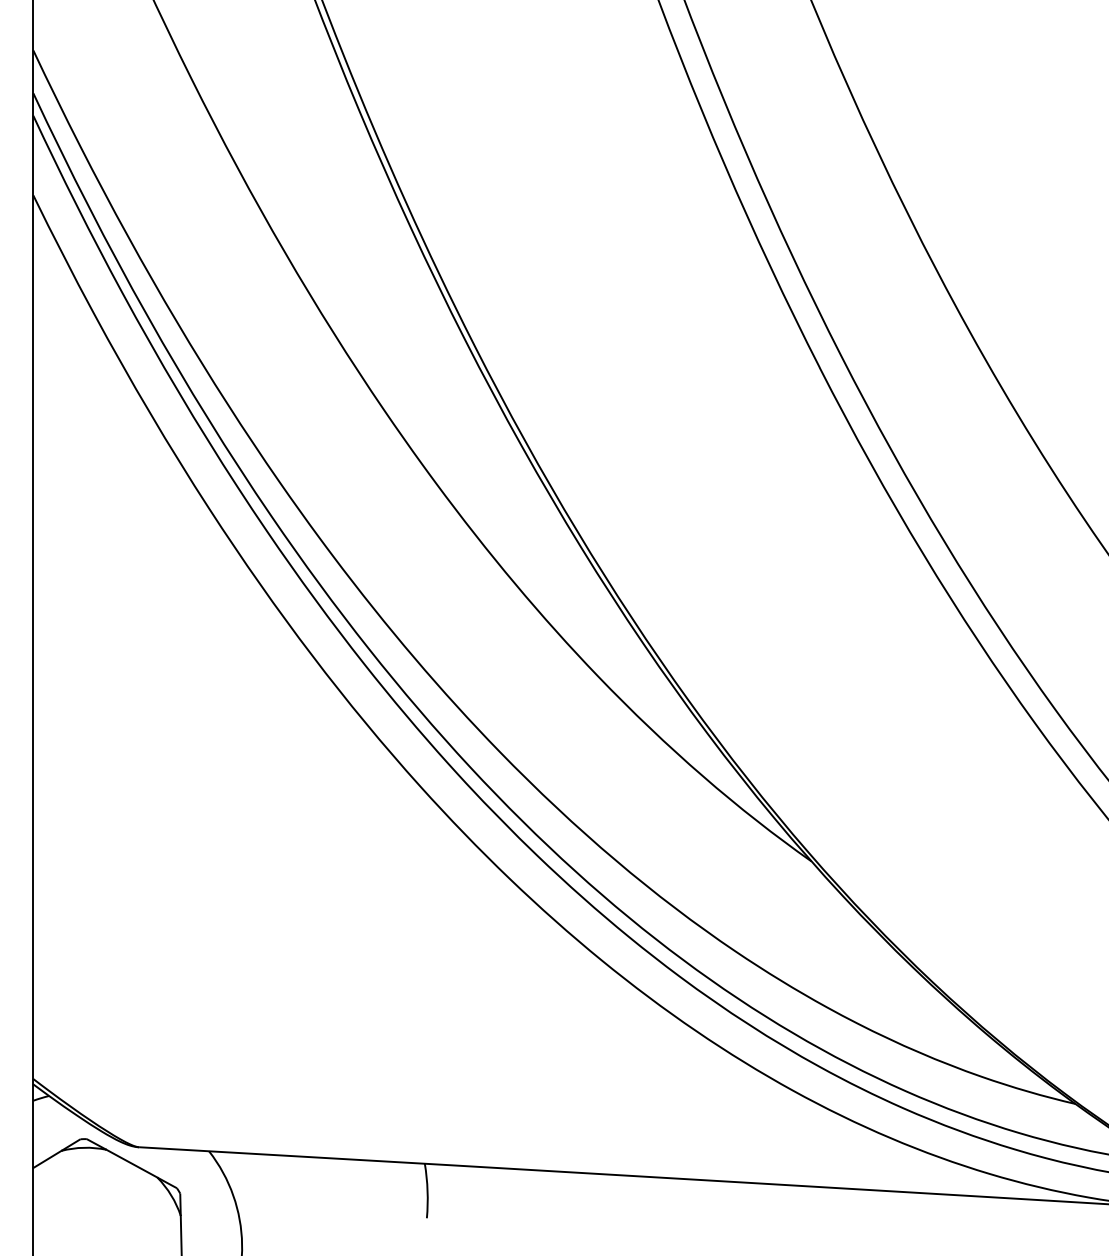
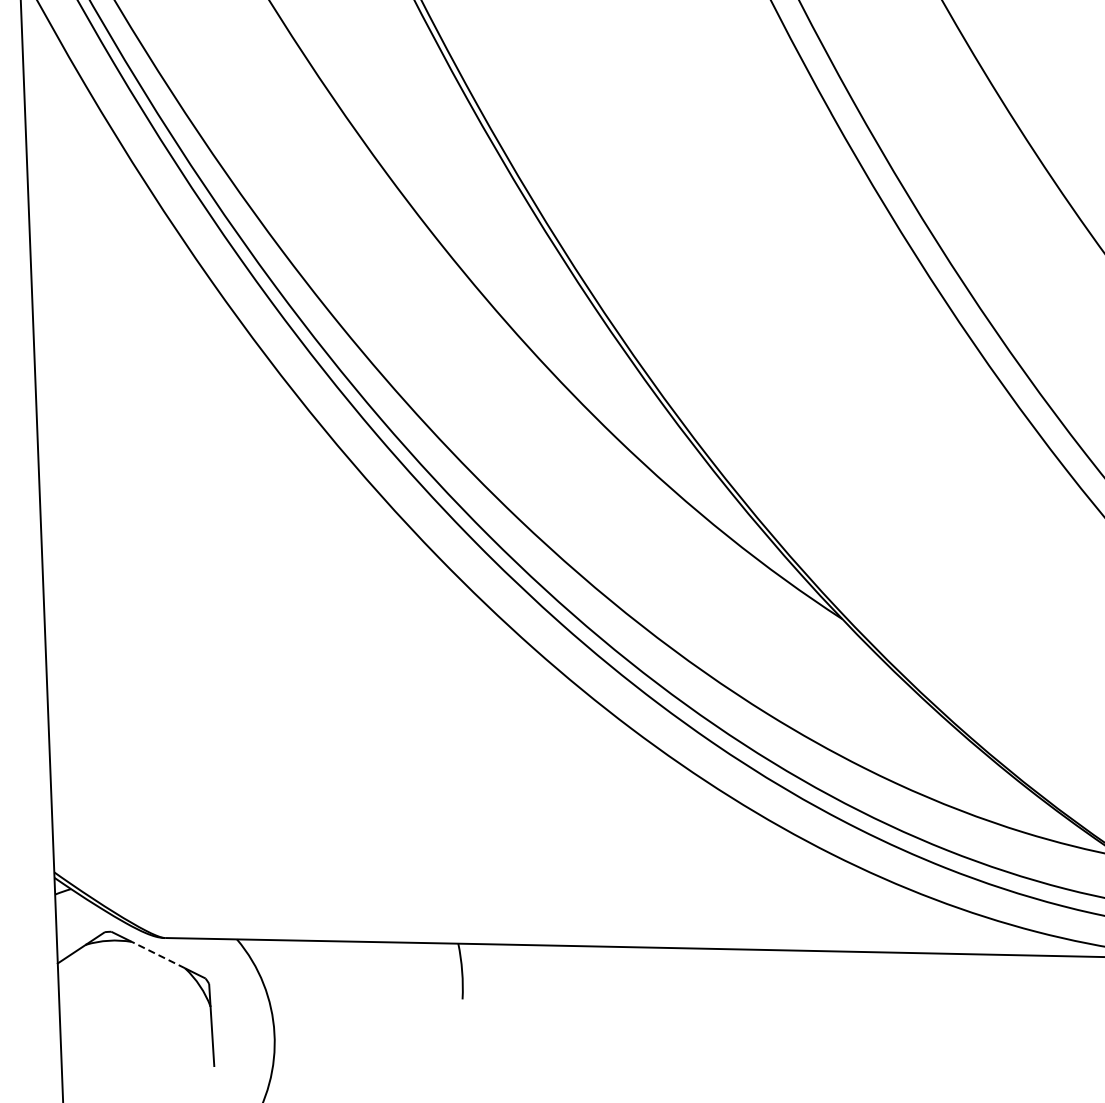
line: (131, 1163) -> (158, 954), solid -> dashed

